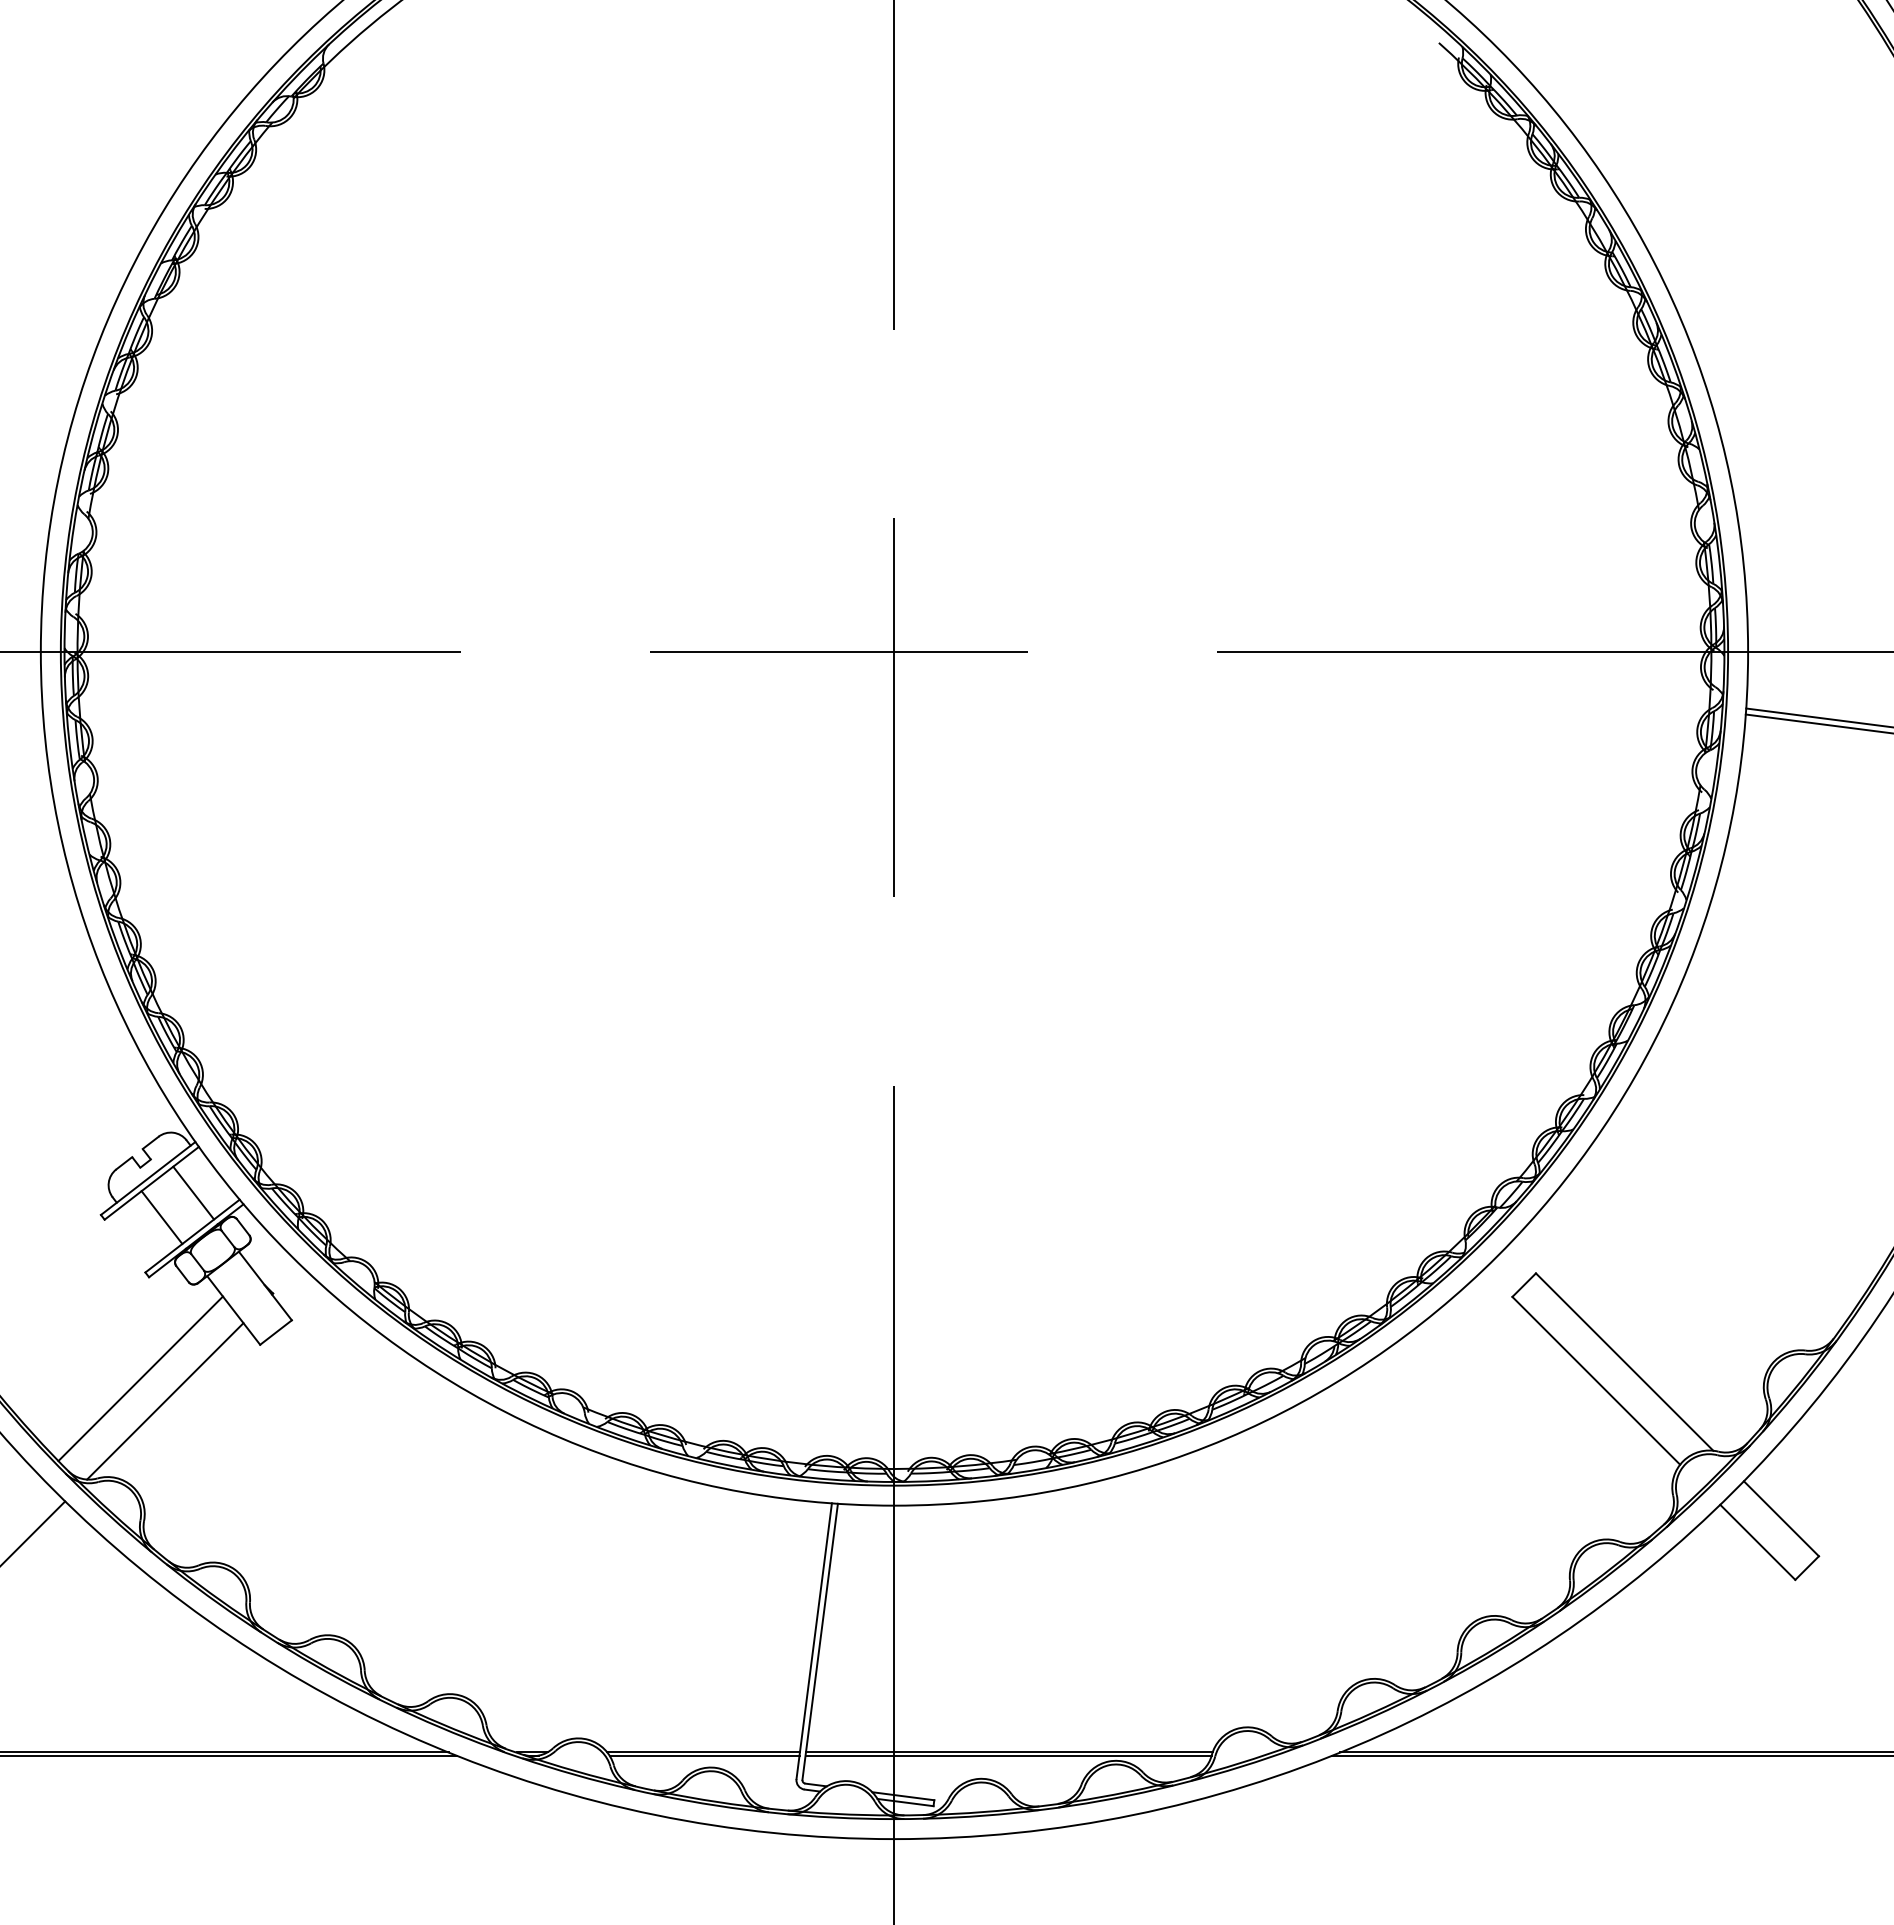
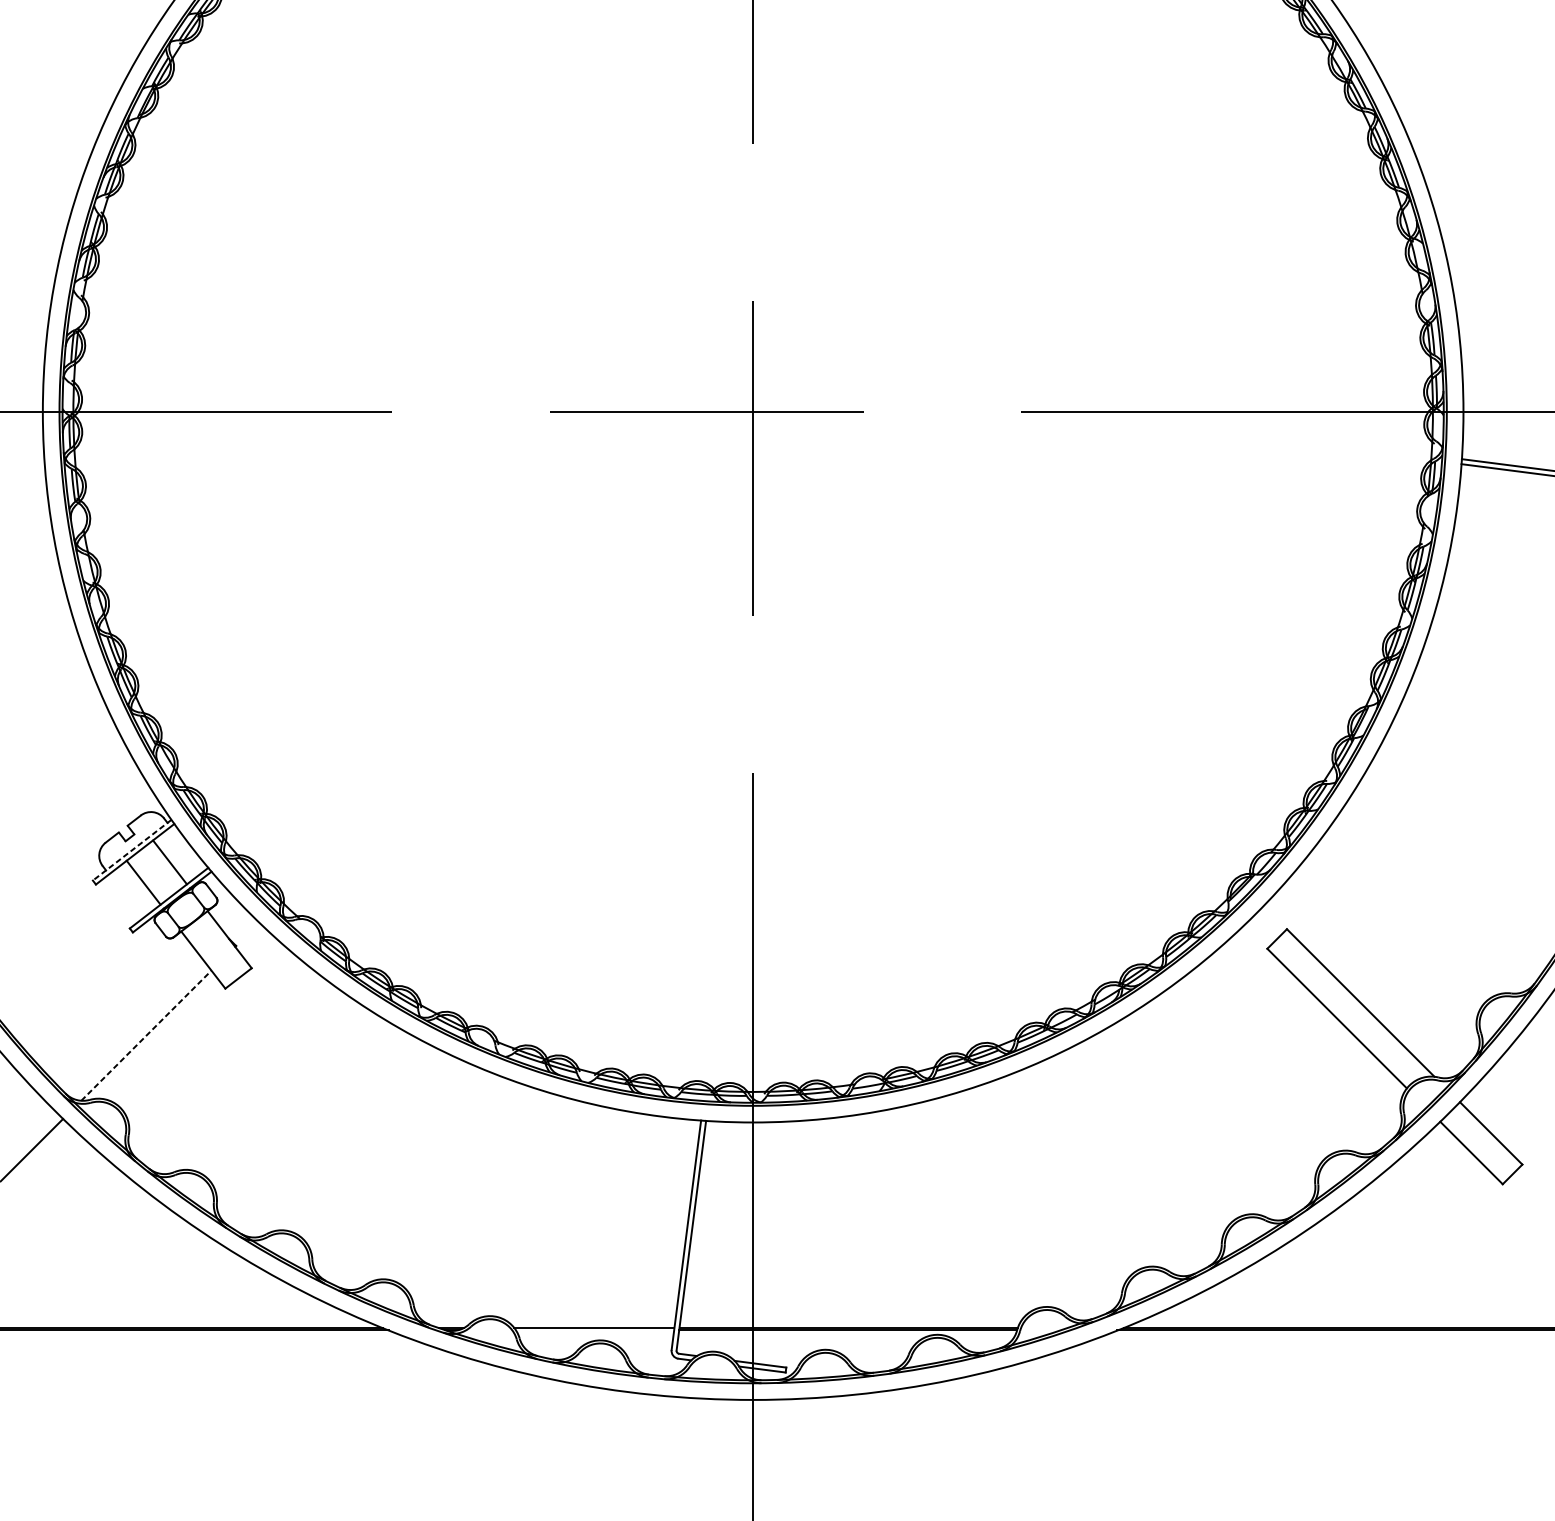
line: (148, 1178) -> (132, 850), solid -> dashed
line: (140, 1378) -> (125, 1016), removed
line: (165, 1401) -> (146, 1035), solid -> dashed
line: (704, 1755) -> (595, 1330), removed

